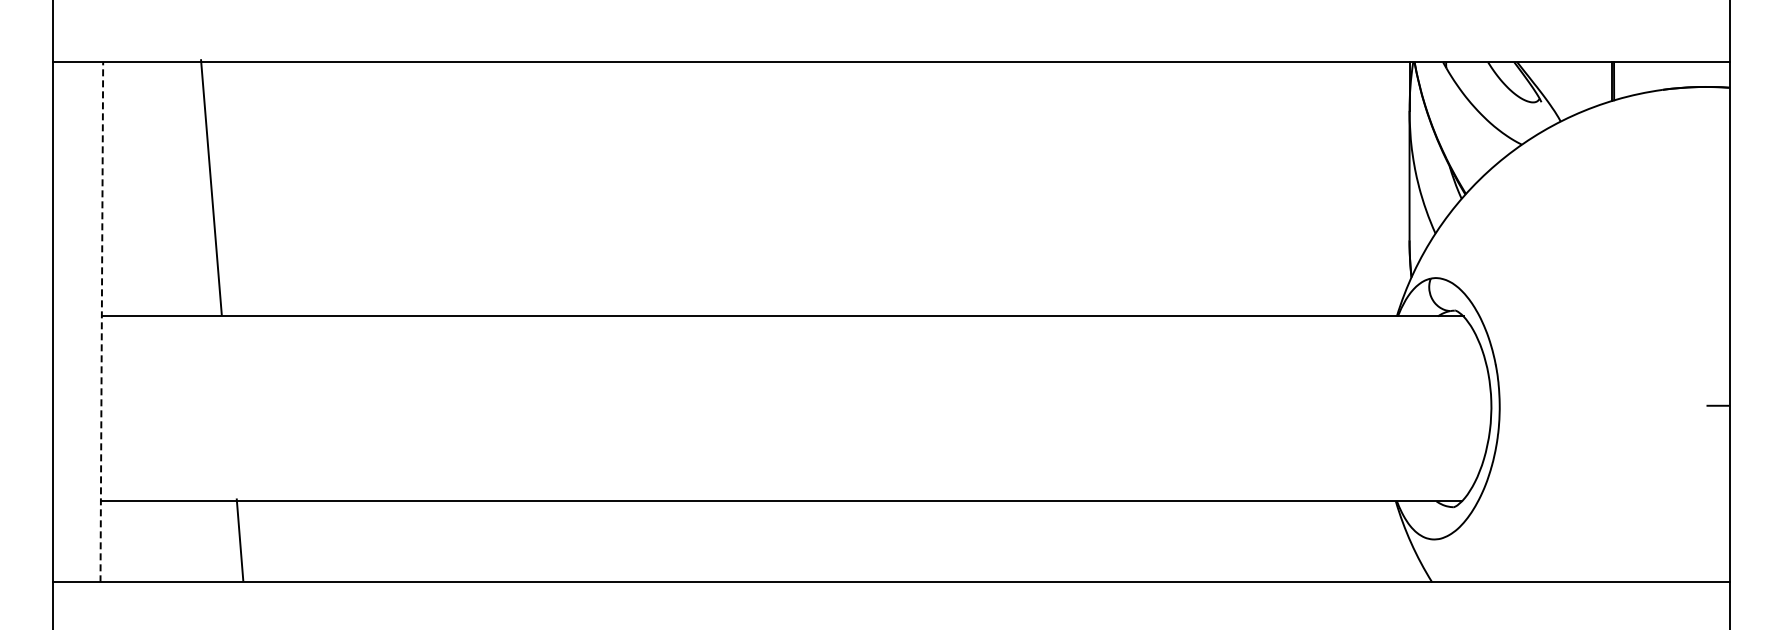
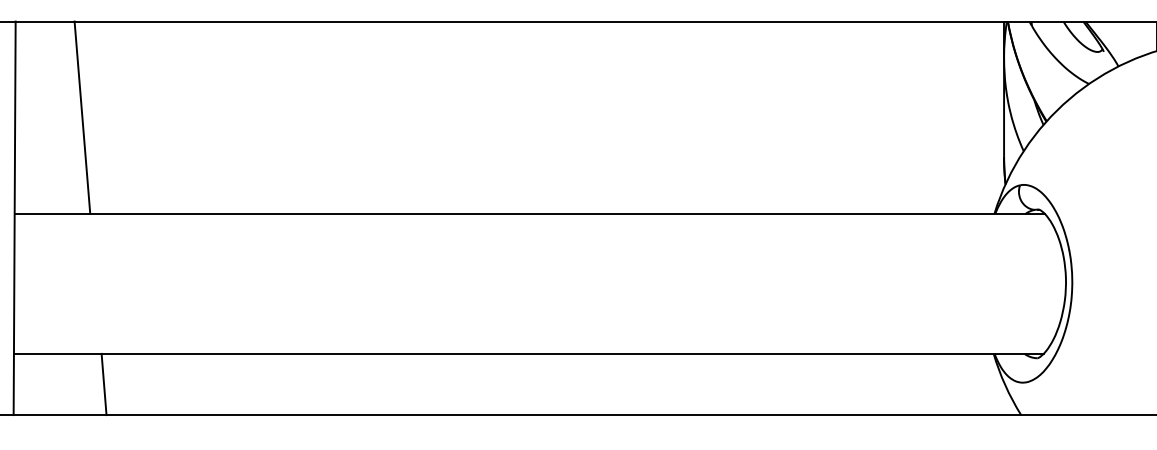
line: (211, 187) -> (82, 117), moved
line: (101, 321) -> (14, 217), dashed -> solid
line: (239, 539) -> (103, 384), moved

